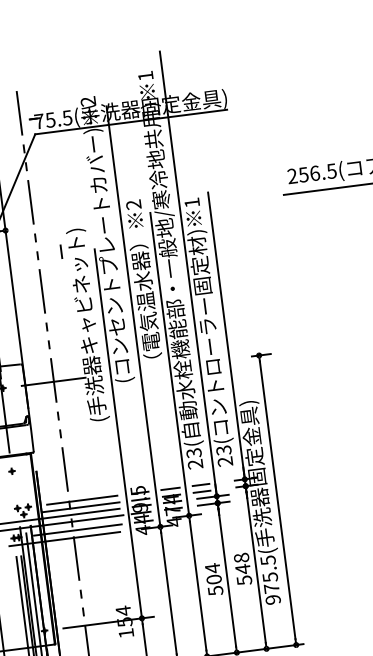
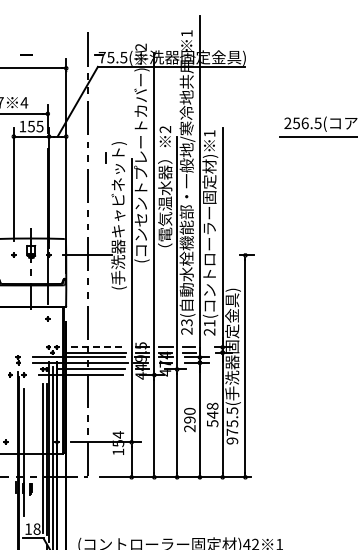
text: (223, 450) -> (209, 323), 23( -> 21(
line: (82, 500) -> (98, 347), solid -> dashed
text: (213, 578) -> (189, 419), 504 -> 290

